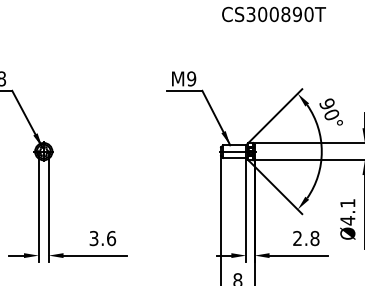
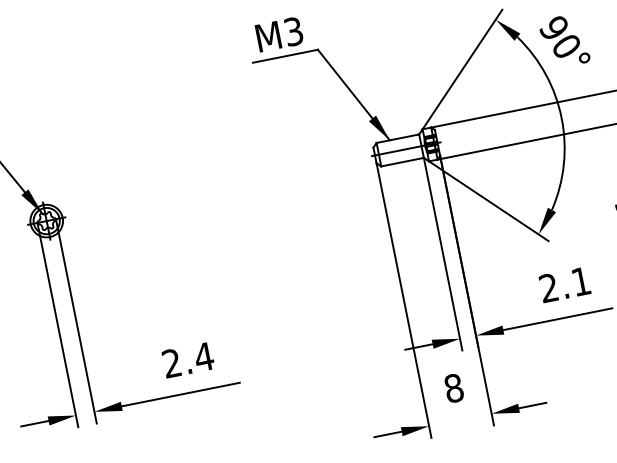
text: (191, 78) -> (293, 30), M9 -> M3
text: (102, 238) -> (187, 360), 3.6 -> 2.4
text: (314, 238) -> (580, 281), 2.8 -> 2.1

